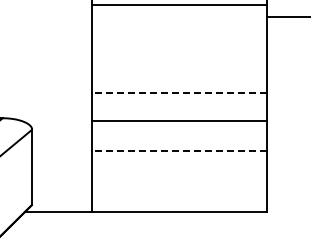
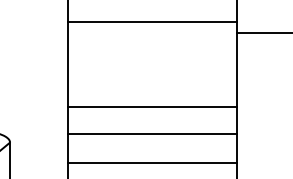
line: (179, 93) -> (152, 107), dashed -> solid
line: (179, 151) -> (152, 163), dashed -> solid

